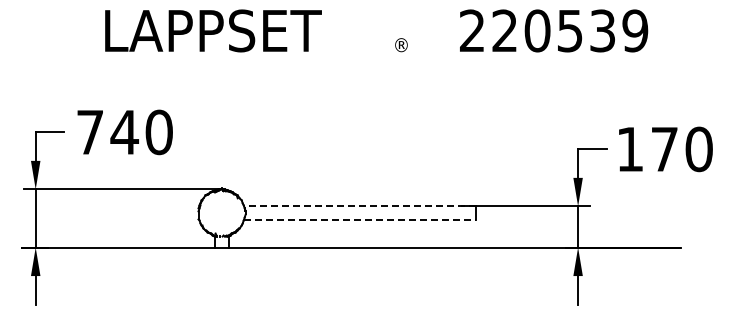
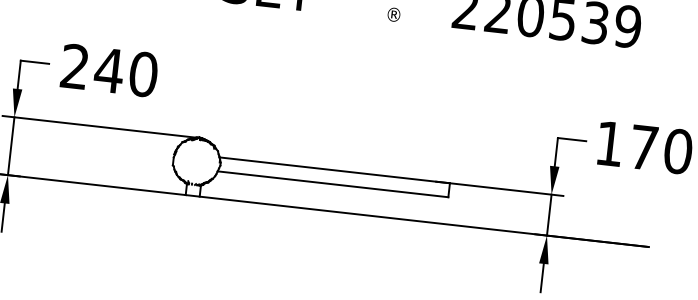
text: (89, 131) -> (74, 65), 740 -> 240
line: (359, 206) -> (334, 170), dashed -> solid
line: (360, 220) -> (333, 184), dashed -> solid

